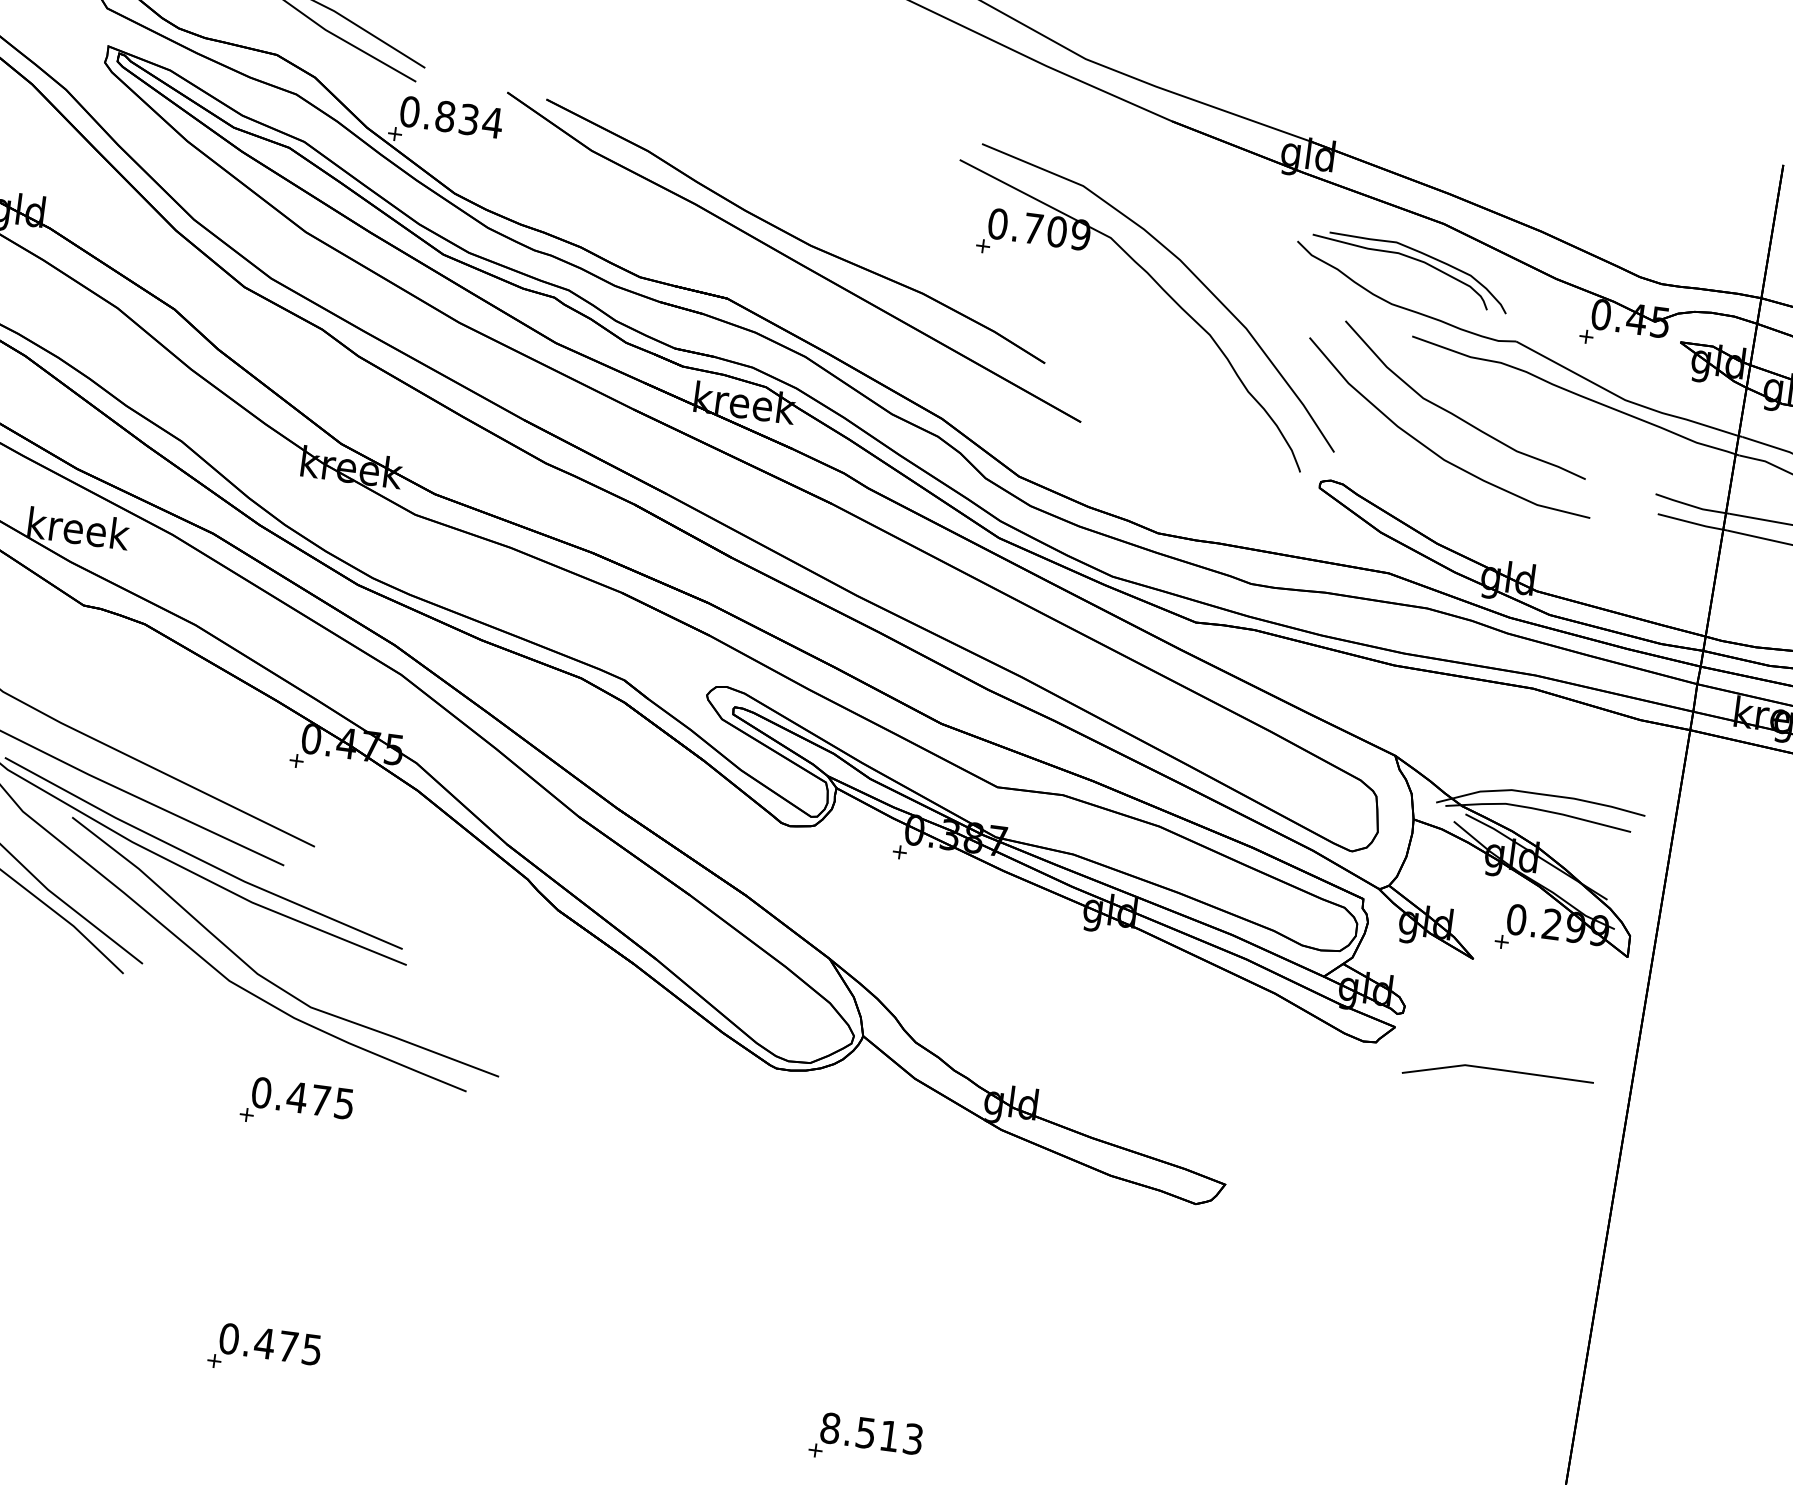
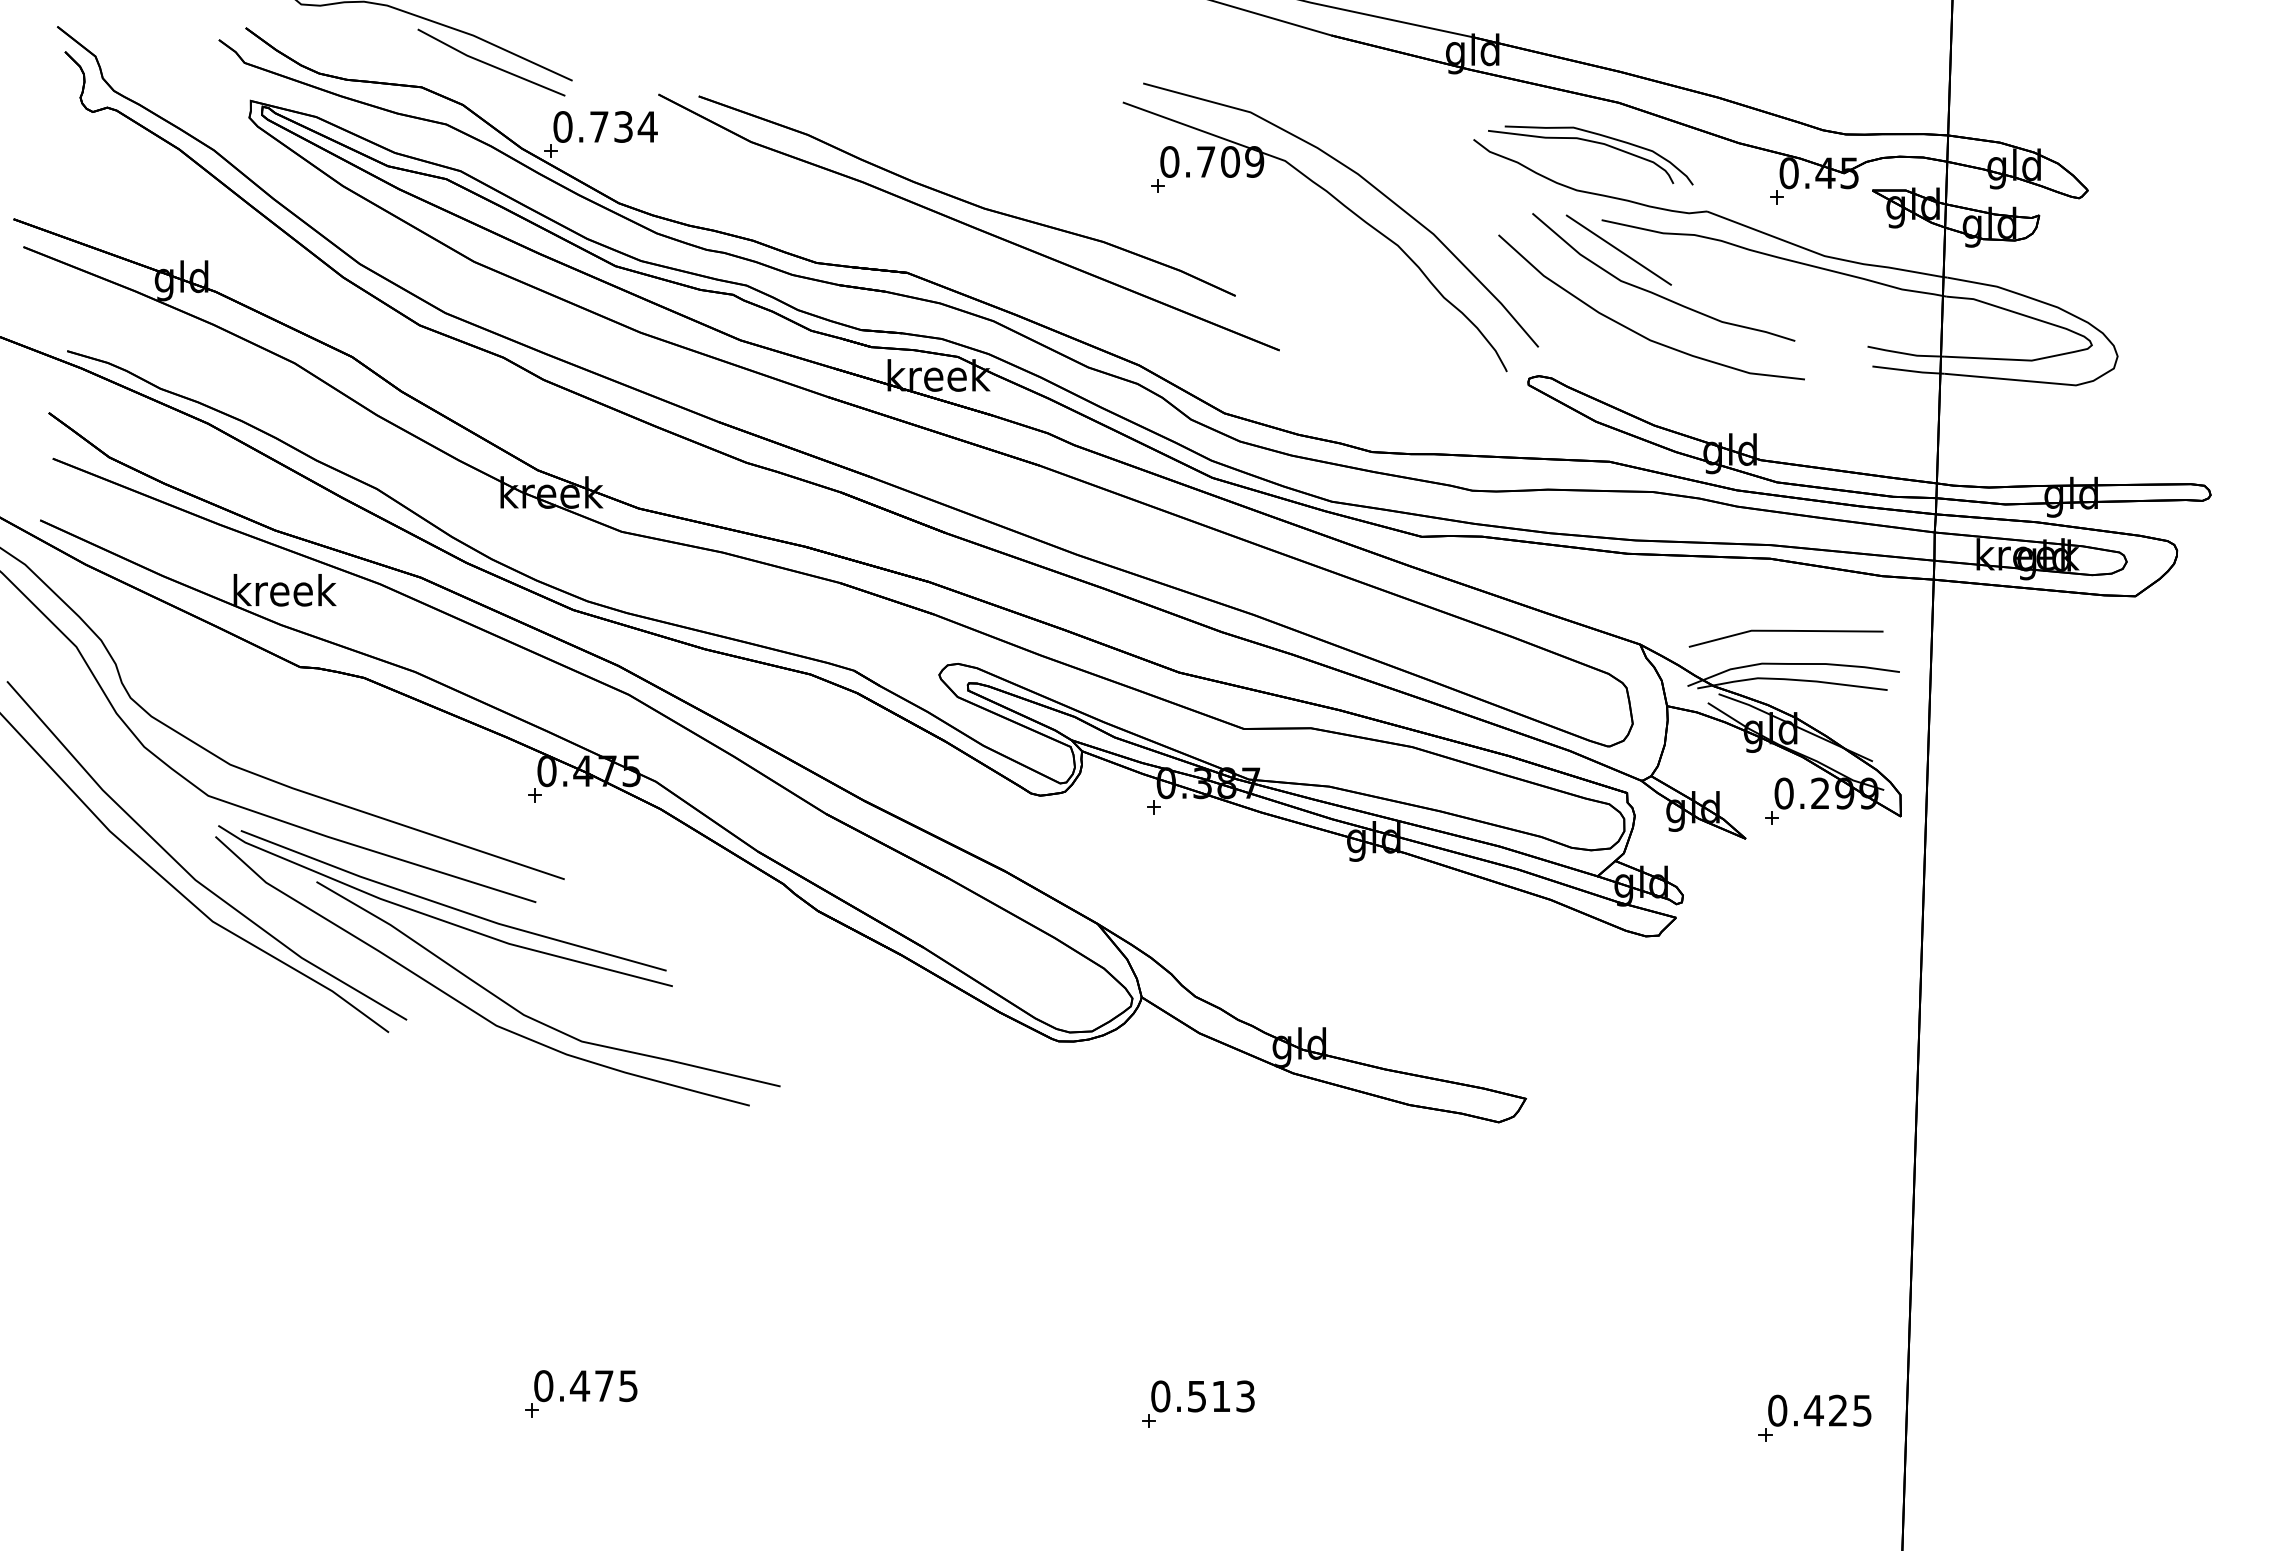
text: (445, 116) -> (599, 126), 0.834 -> 0.734
line: (1424, 367) -> (1618, 249), added
line: (1498, 1070) -> (1785, 631), moved
part: (297, 1104) -> (581, 1141), removed
text: (830, 1428) -> (1160, 1396), 8.513 -> 0.513

